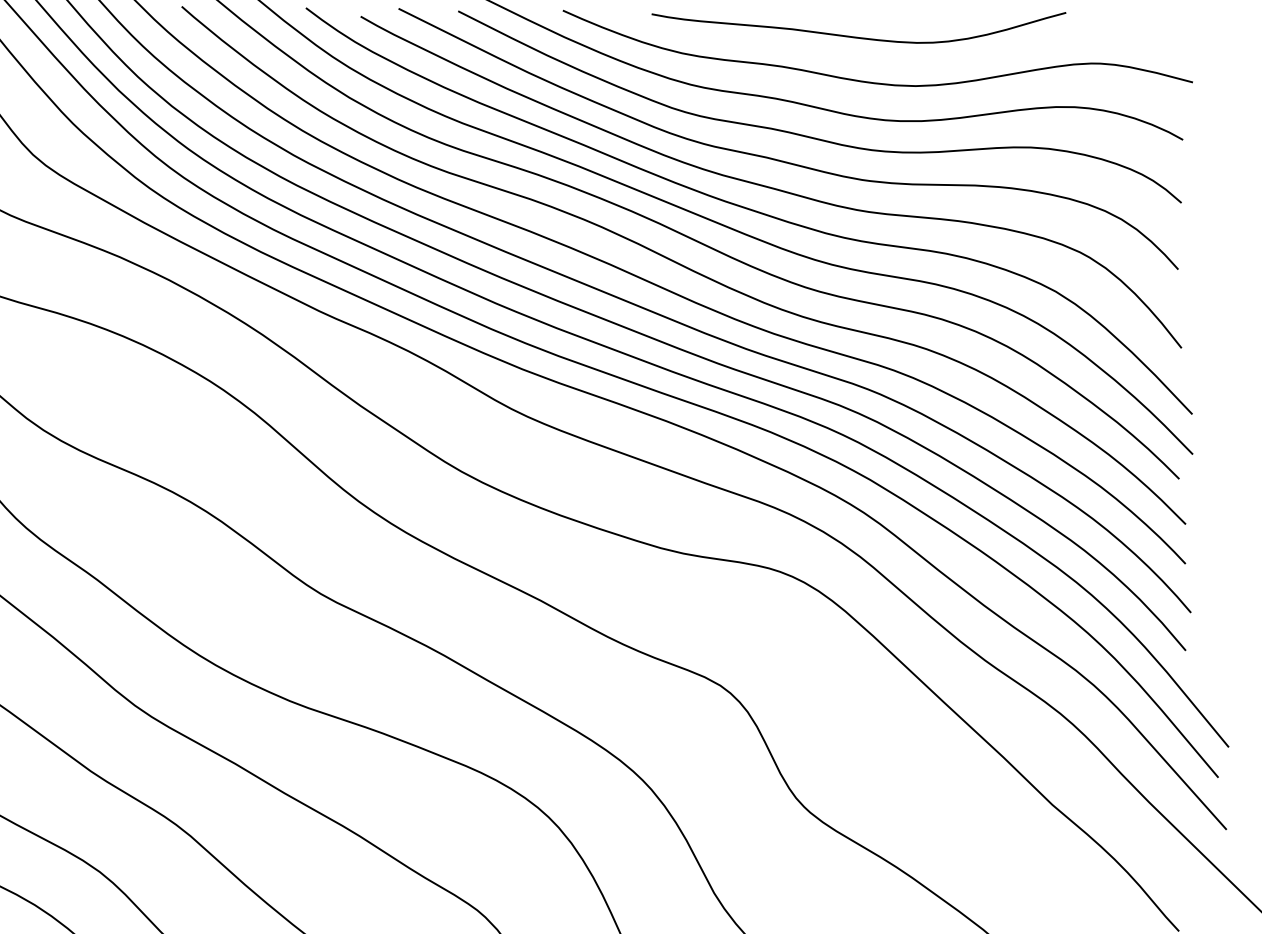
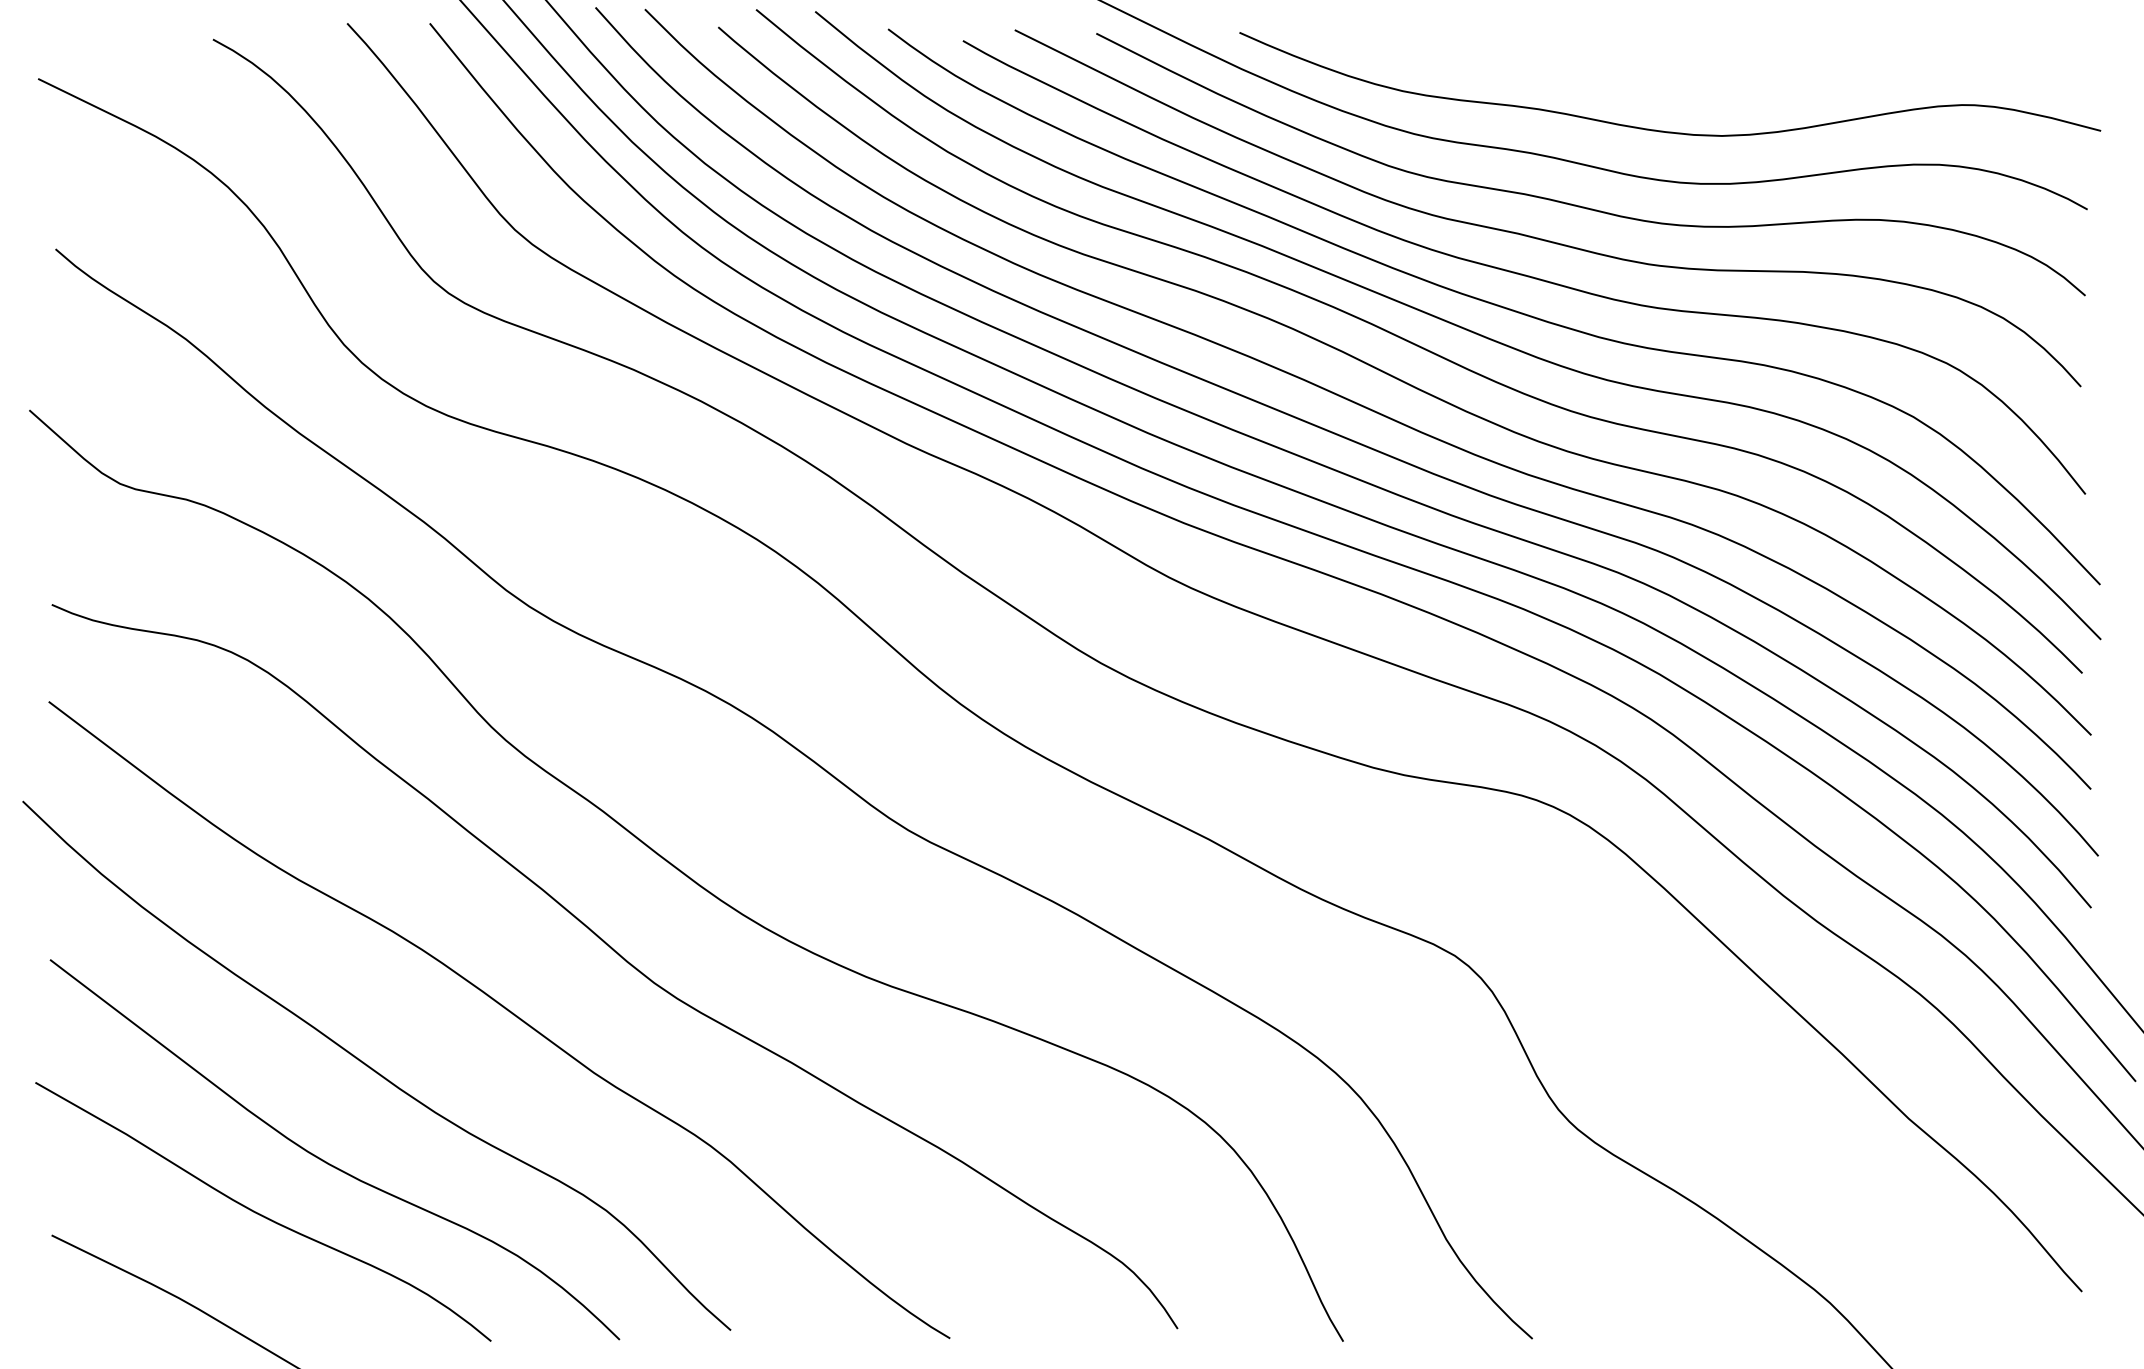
curve: (856, 36) -> (1641, 68), removed

